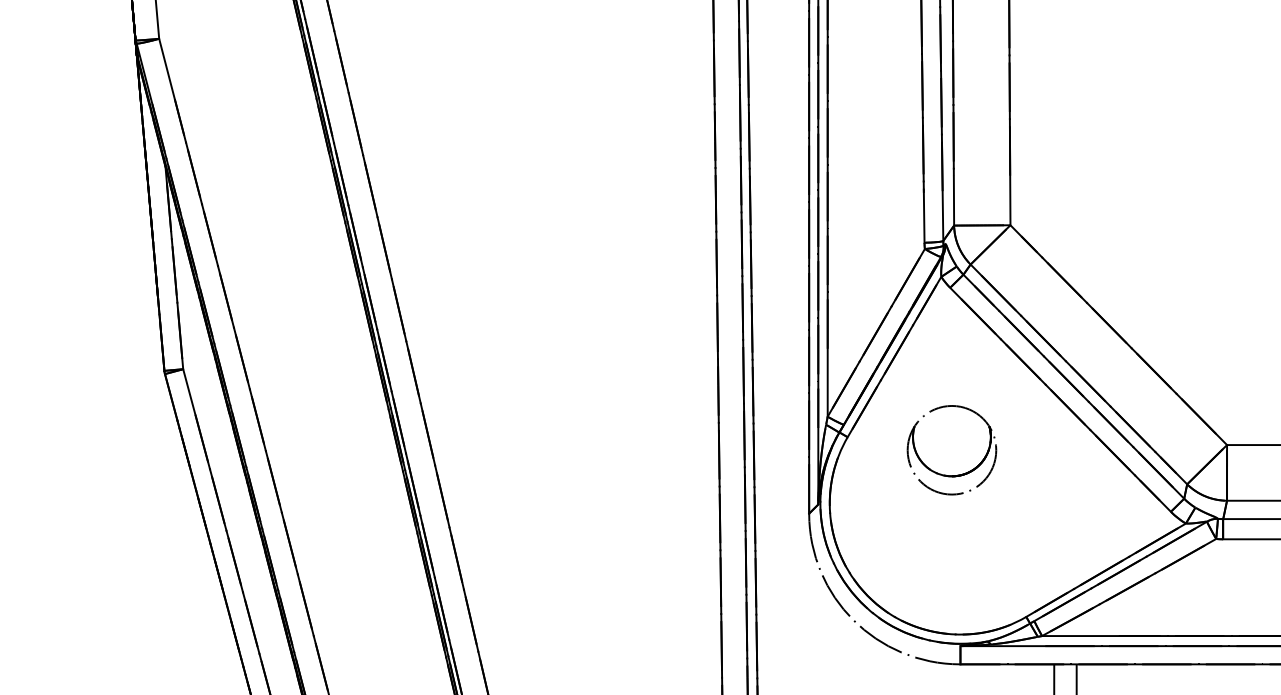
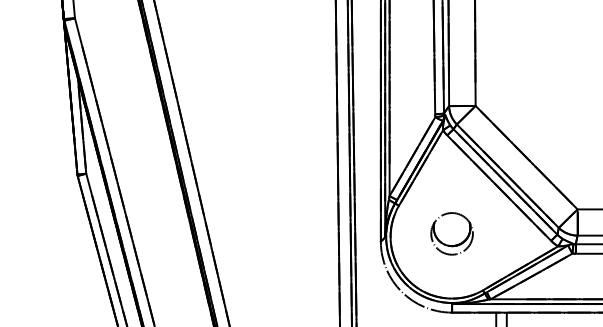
part: (944, 472) -> (448, 244), moved

